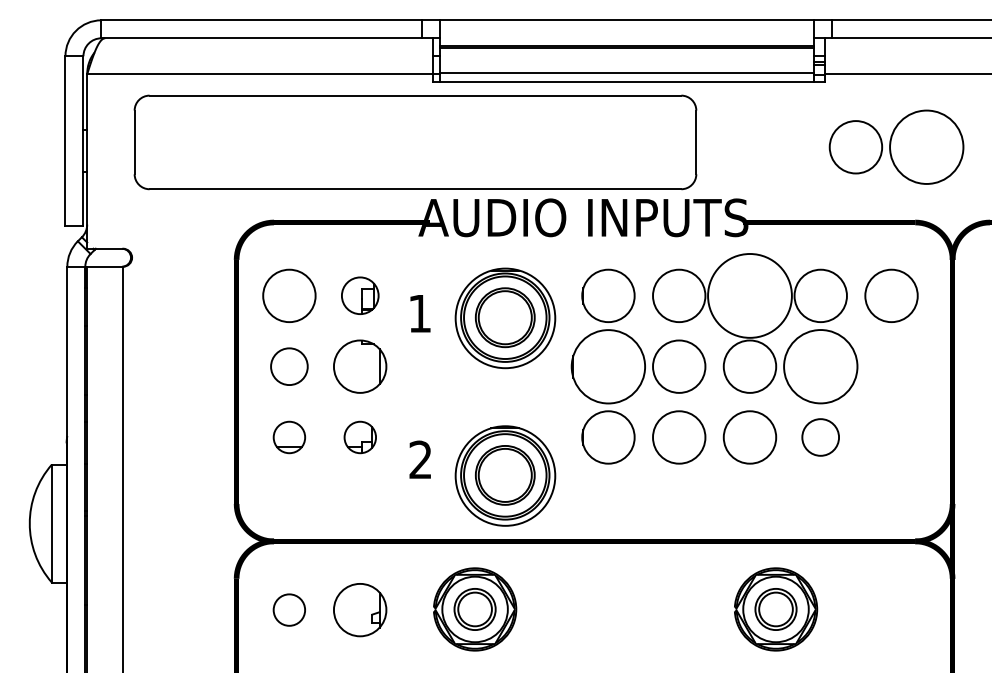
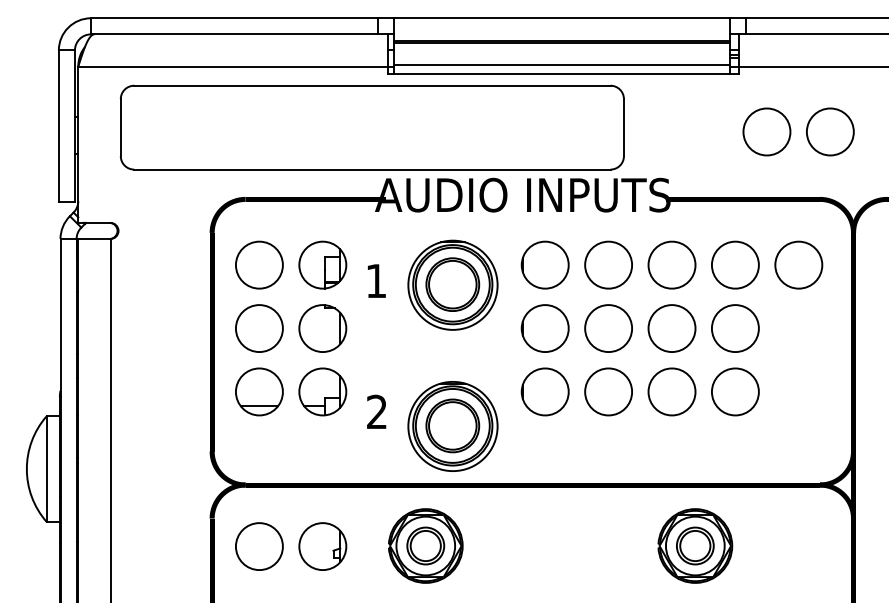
circle: (926, 147) -> (830, 132), size x0.71
part: (360, 295) -> (323, 264), size x1.43
circle: (749, 295) -> (671, 264), size x0.62
circle: (289, 366) -> (259, 328), size x1.43
circle: (608, 366) -> (545, 328), size x0.71
circle: (820, 366) -> (735, 328), size x0.71
part: (289, 437) -> (259, 391), size x1.67
part: (360, 437) -> (323, 391), size x1.67
circle: (820, 437) -> (735, 391), size x1.43
circle: (289, 609) -> (259, 546), size x1.67

